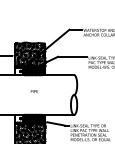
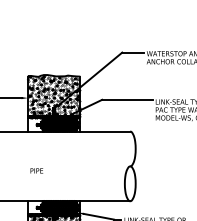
text: (33, 91) -> (35, 170), moved

